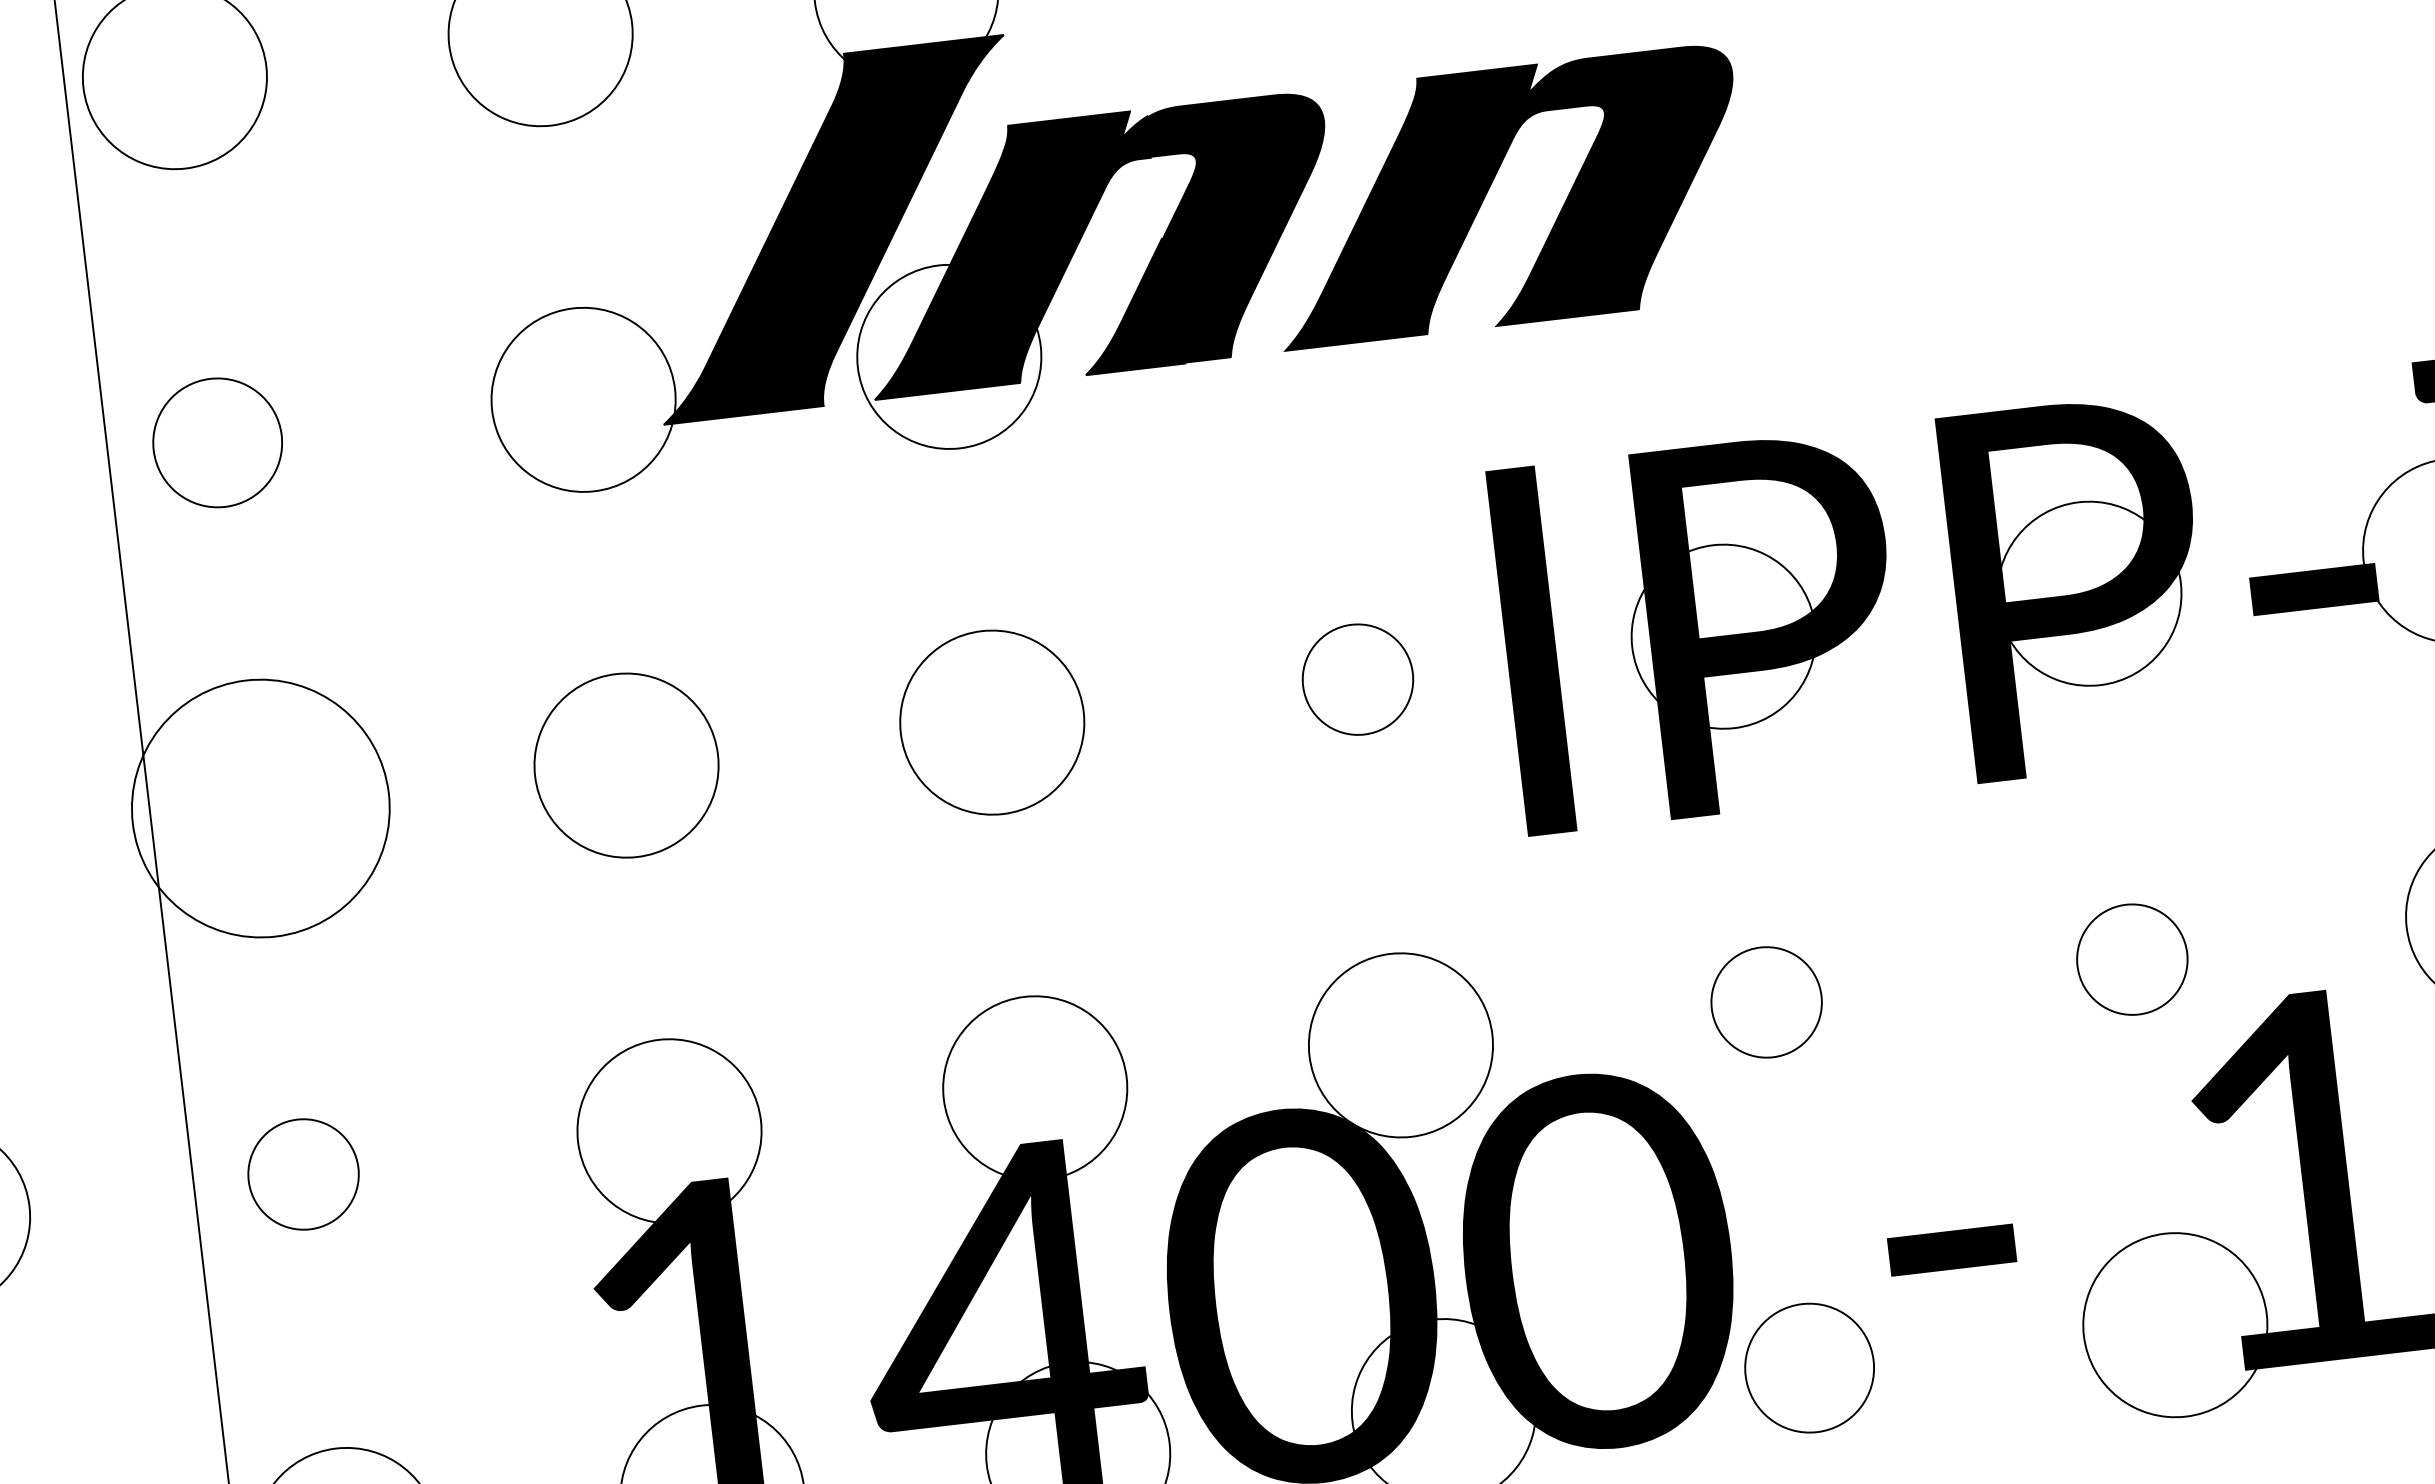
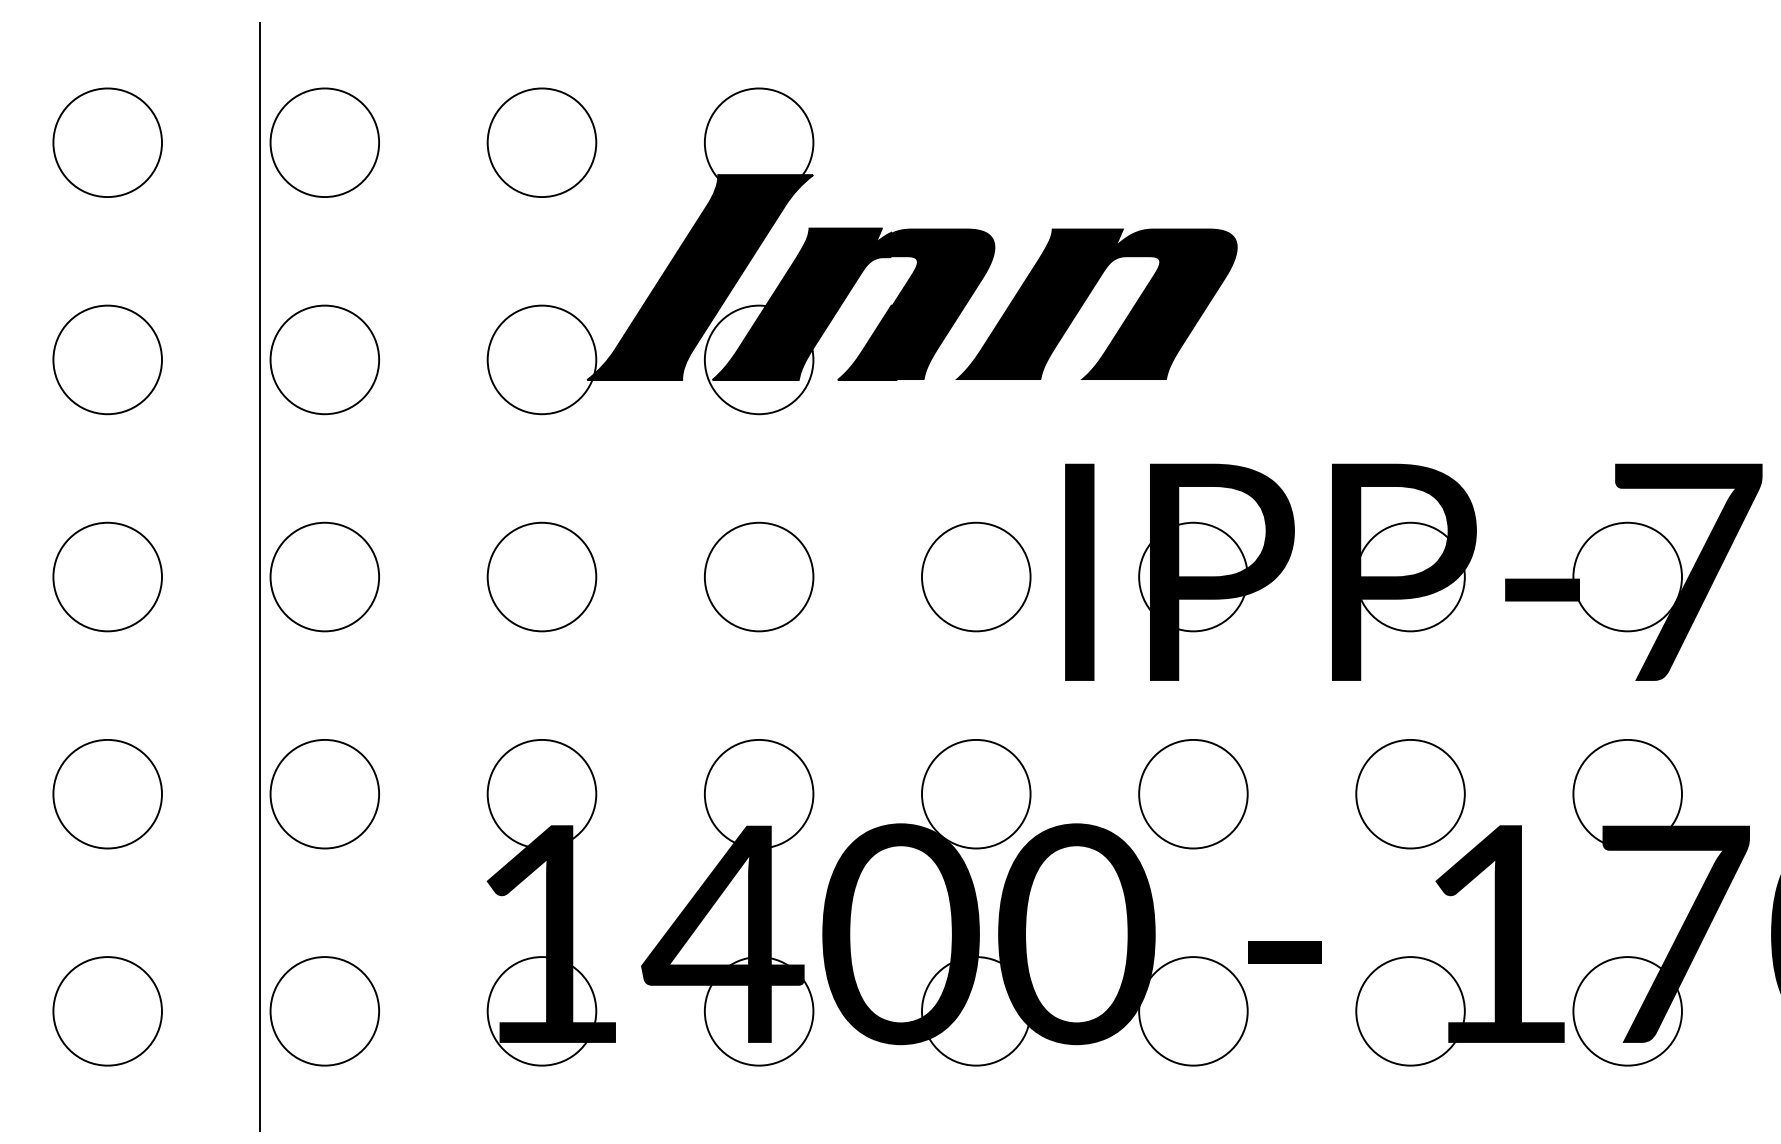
circle: (217, 442) -> (324, 359), size x1.43
circle: (1356, 678) -> (975, 576), size x1.67
circle: (260, 807) -> (324, 576), size x0.71
circle: (2132, 959) -> (1410, 794), size x1.67
circle: (1766, 1001) -> (1193, 793), size x1.67
circle: (303, 1174) -> (324, 794), size x1.67
circle: (1809, 1368) -> (1193, 1011), size x1.43

